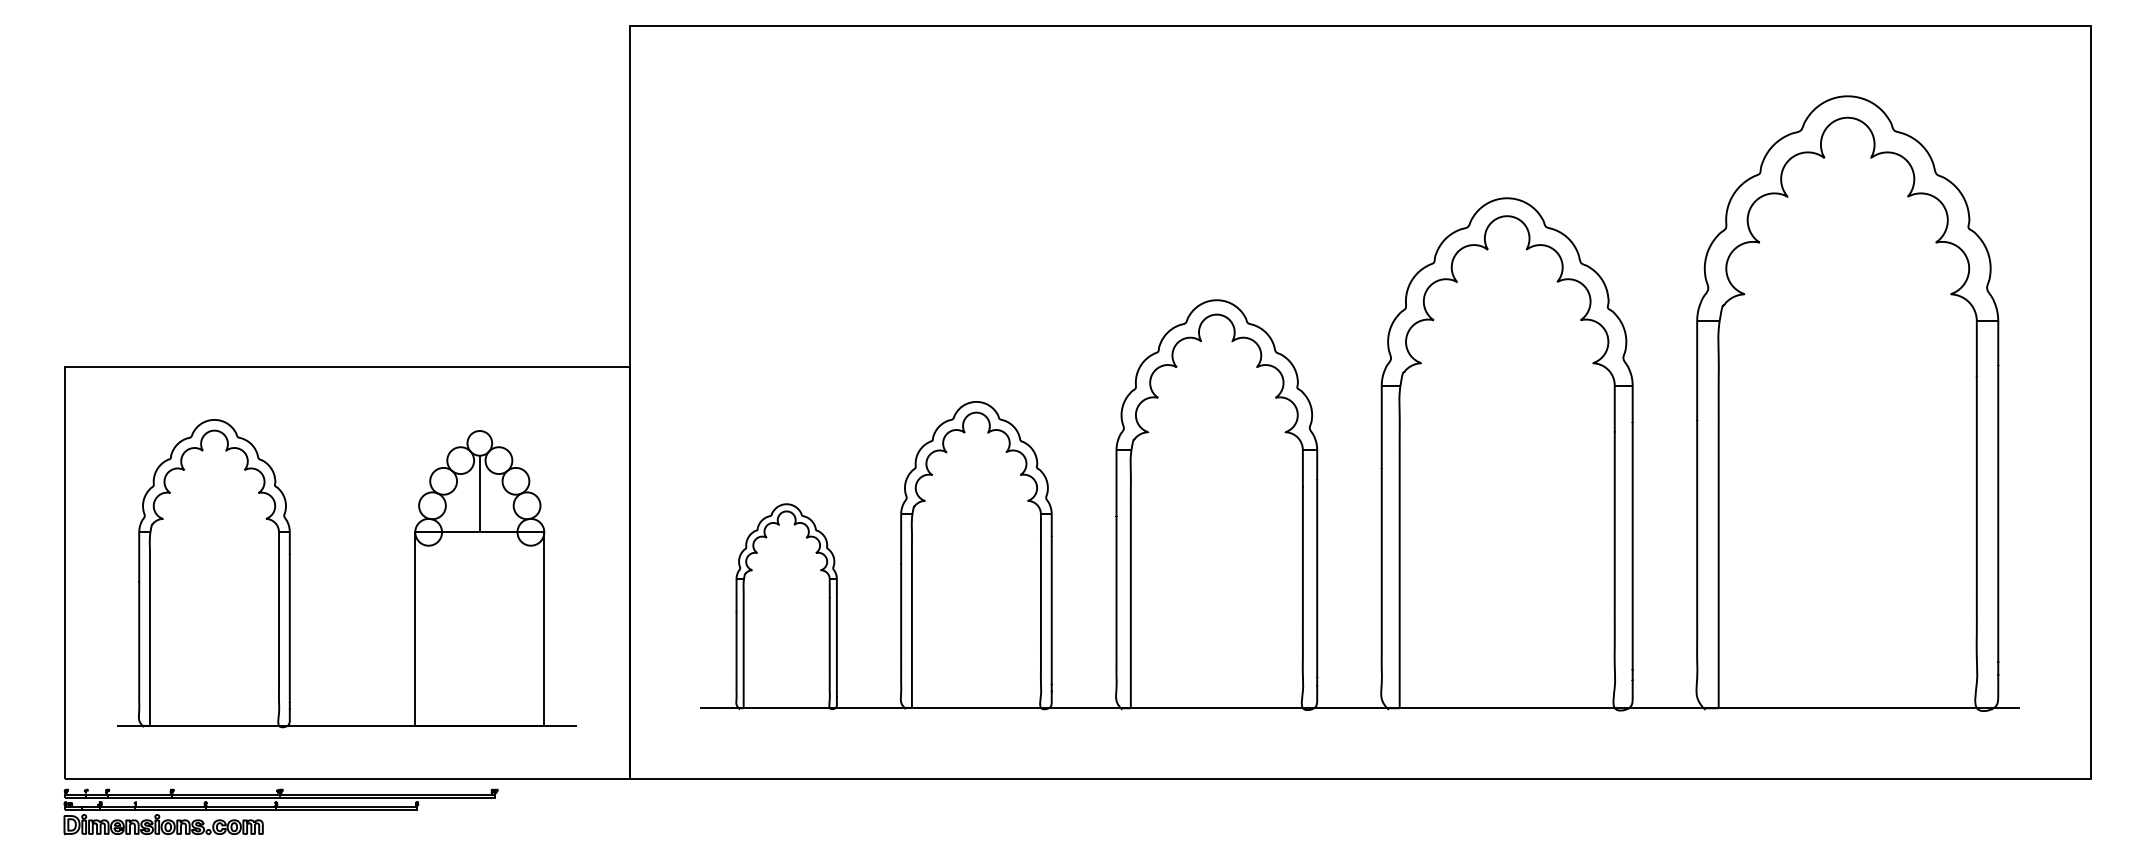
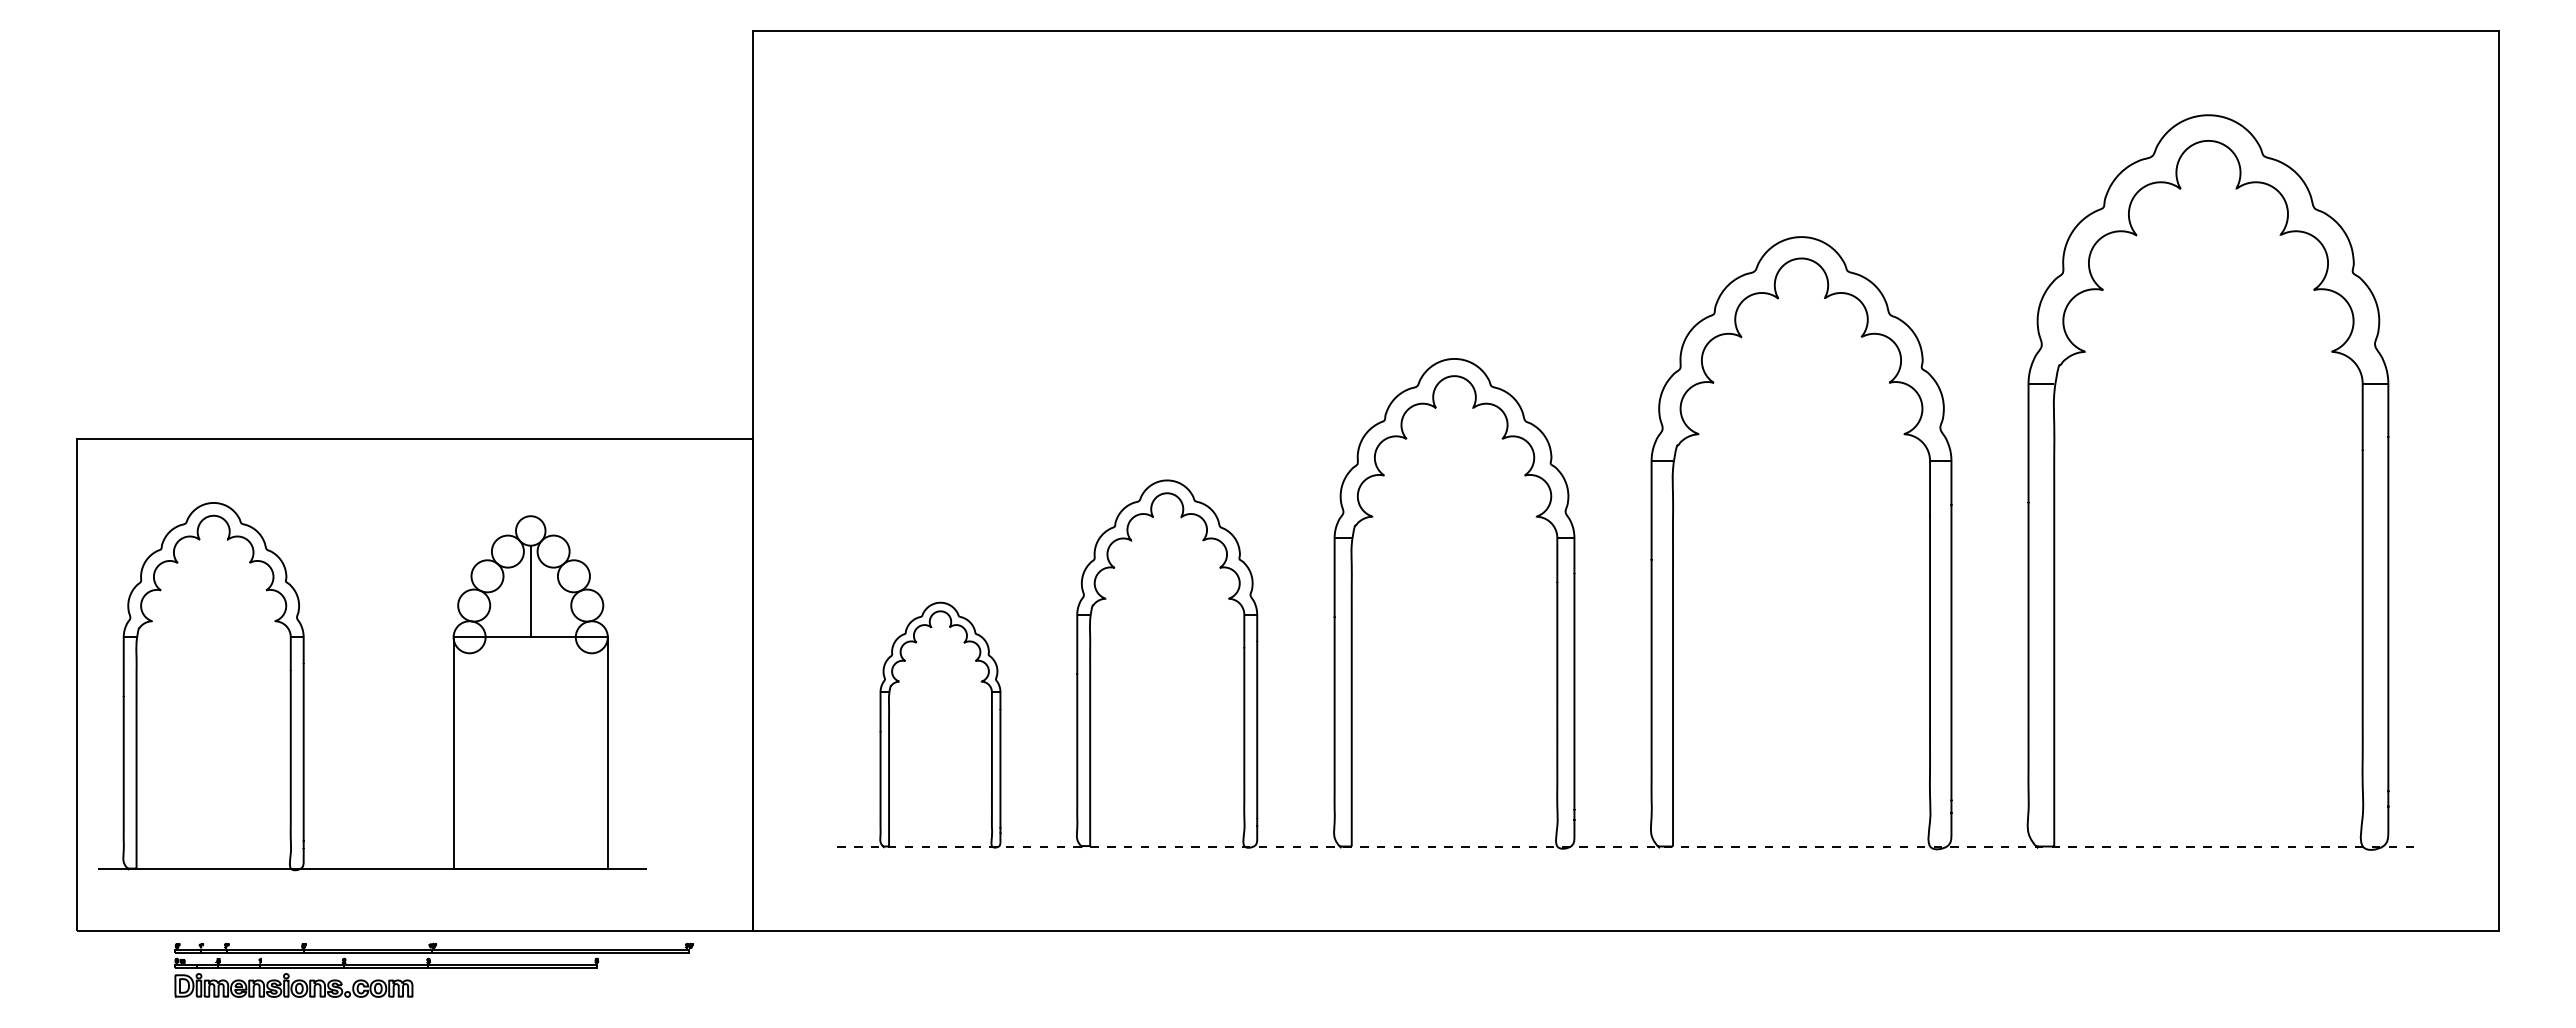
part: (290, 573) -> (304, 686), moved
line: (1359, 708) -> (1625, 846), solid -> dashed
part: (280, 811) -> (433, 969), moved

